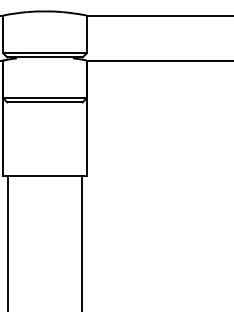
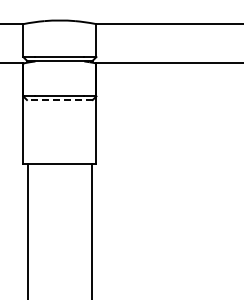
line: (44, 102) -> (59, 100), solid -> dashed

